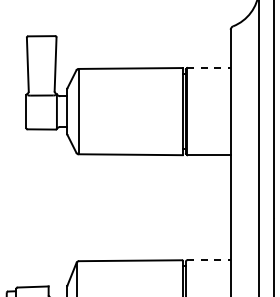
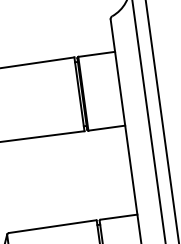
line: (209, 68) -> (97, 54), dashed -> solid
line: (209, 260) -> (119, 217), dashed -> solid

